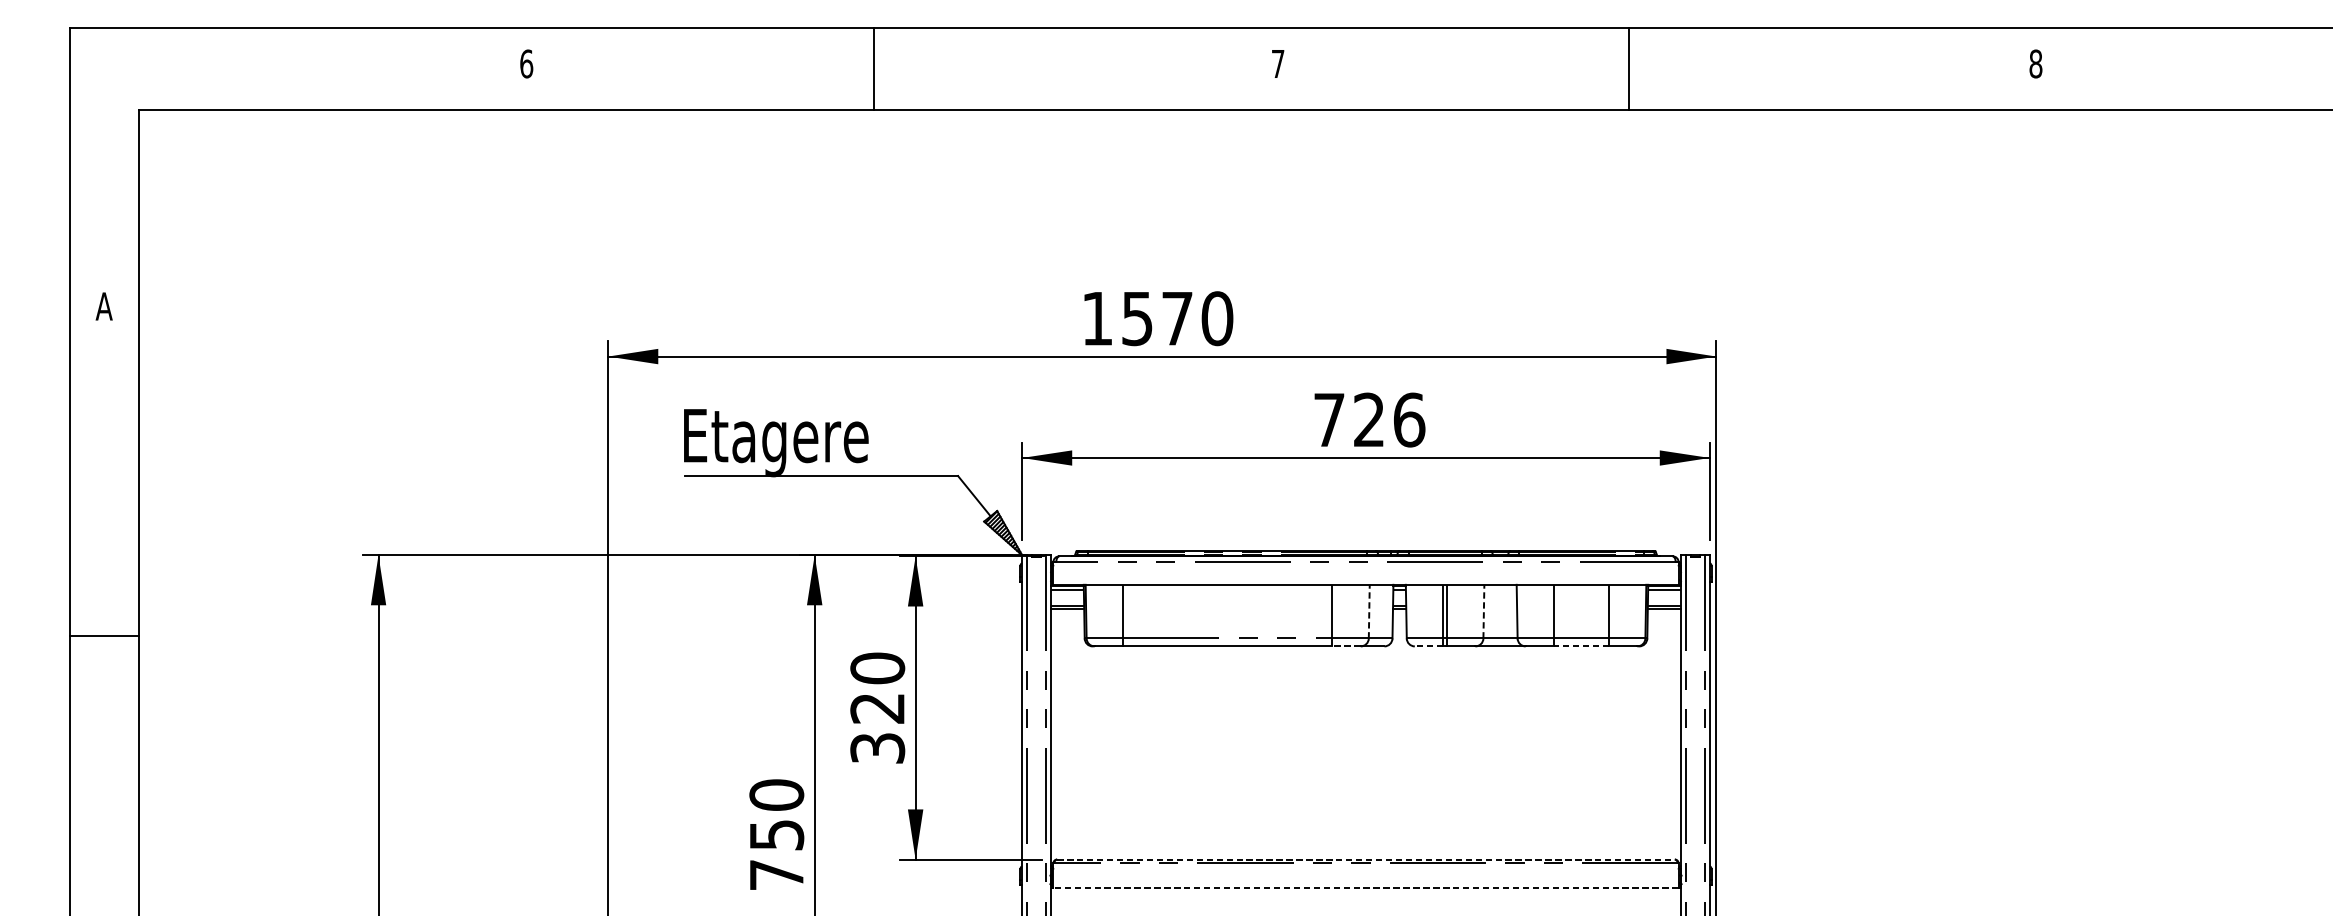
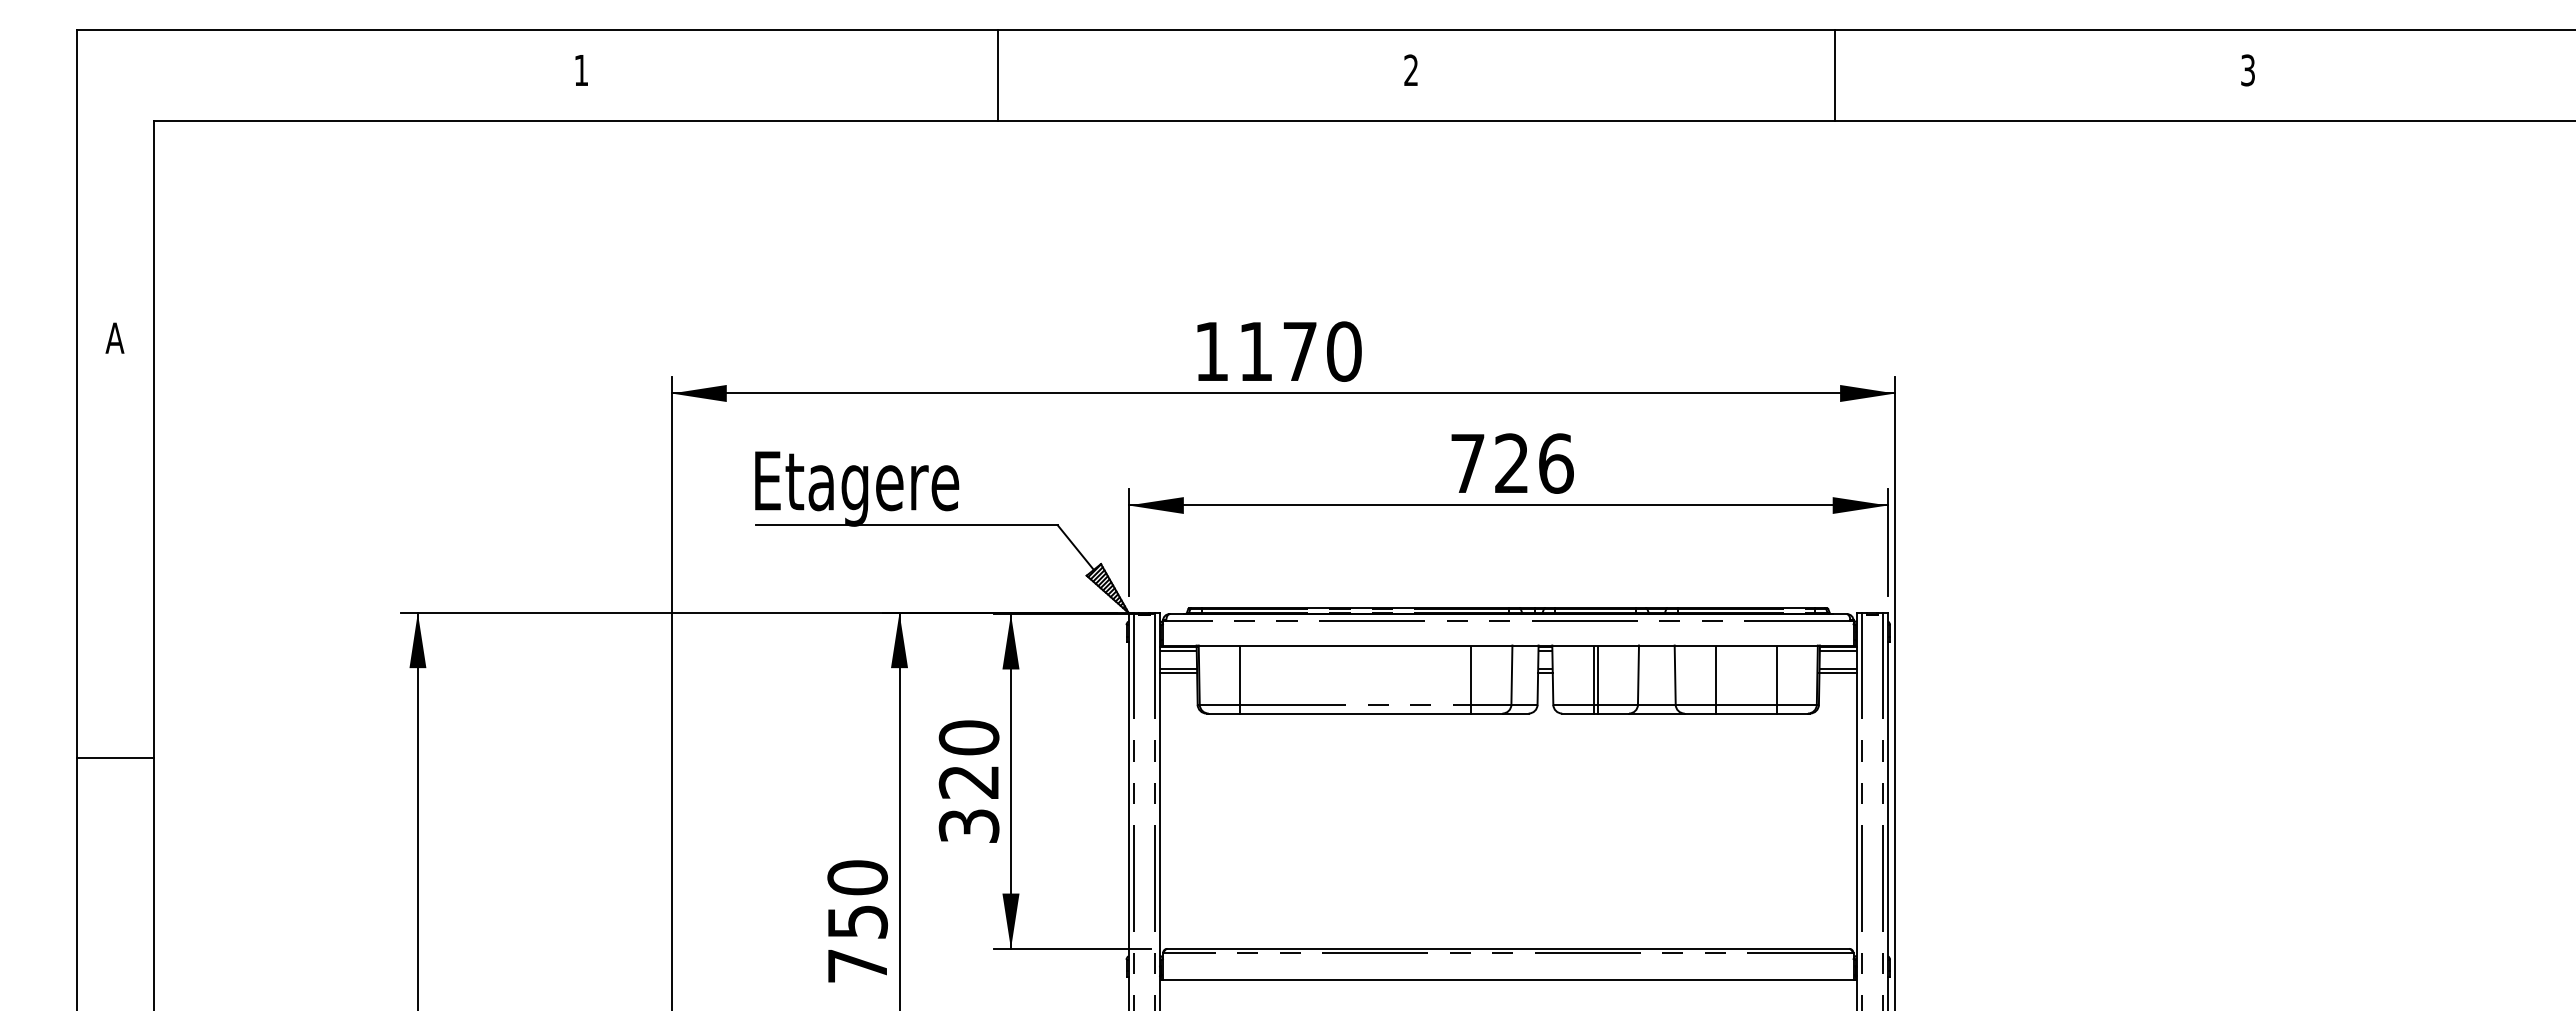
text: (1277, 63) -> (1410, 69), 7 -> 2
text: (526, 64) -> (581, 70), 6 -> 1
text: (2036, 64) -> (2248, 70), 8 -> 3
line: (873, 68) -> (997, 75), moved
line: (1628, 68) -> (1834, 75), moved
text: (1137, 318) -> (1255, 351), 1570 -> 1170
line: (1368, 611) -> (1511, 675), dashed -> solid
line: (1483, 611) -> (1638, 675), dashed -> solid
line: (104, 636) -> (115, 758), moved
line: (1346, 646) -> (1486, 713), dashed -> solid
line: (1428, 646) -> (1577, 713), dashed -> solid
line: (1580, 646) -> (1745, 713), dashed -> solid
line: (1366, 859) -> (1508, 948), dashed -> solid
line: (1365, 888) -> (1507, 980), dashed -> solid

